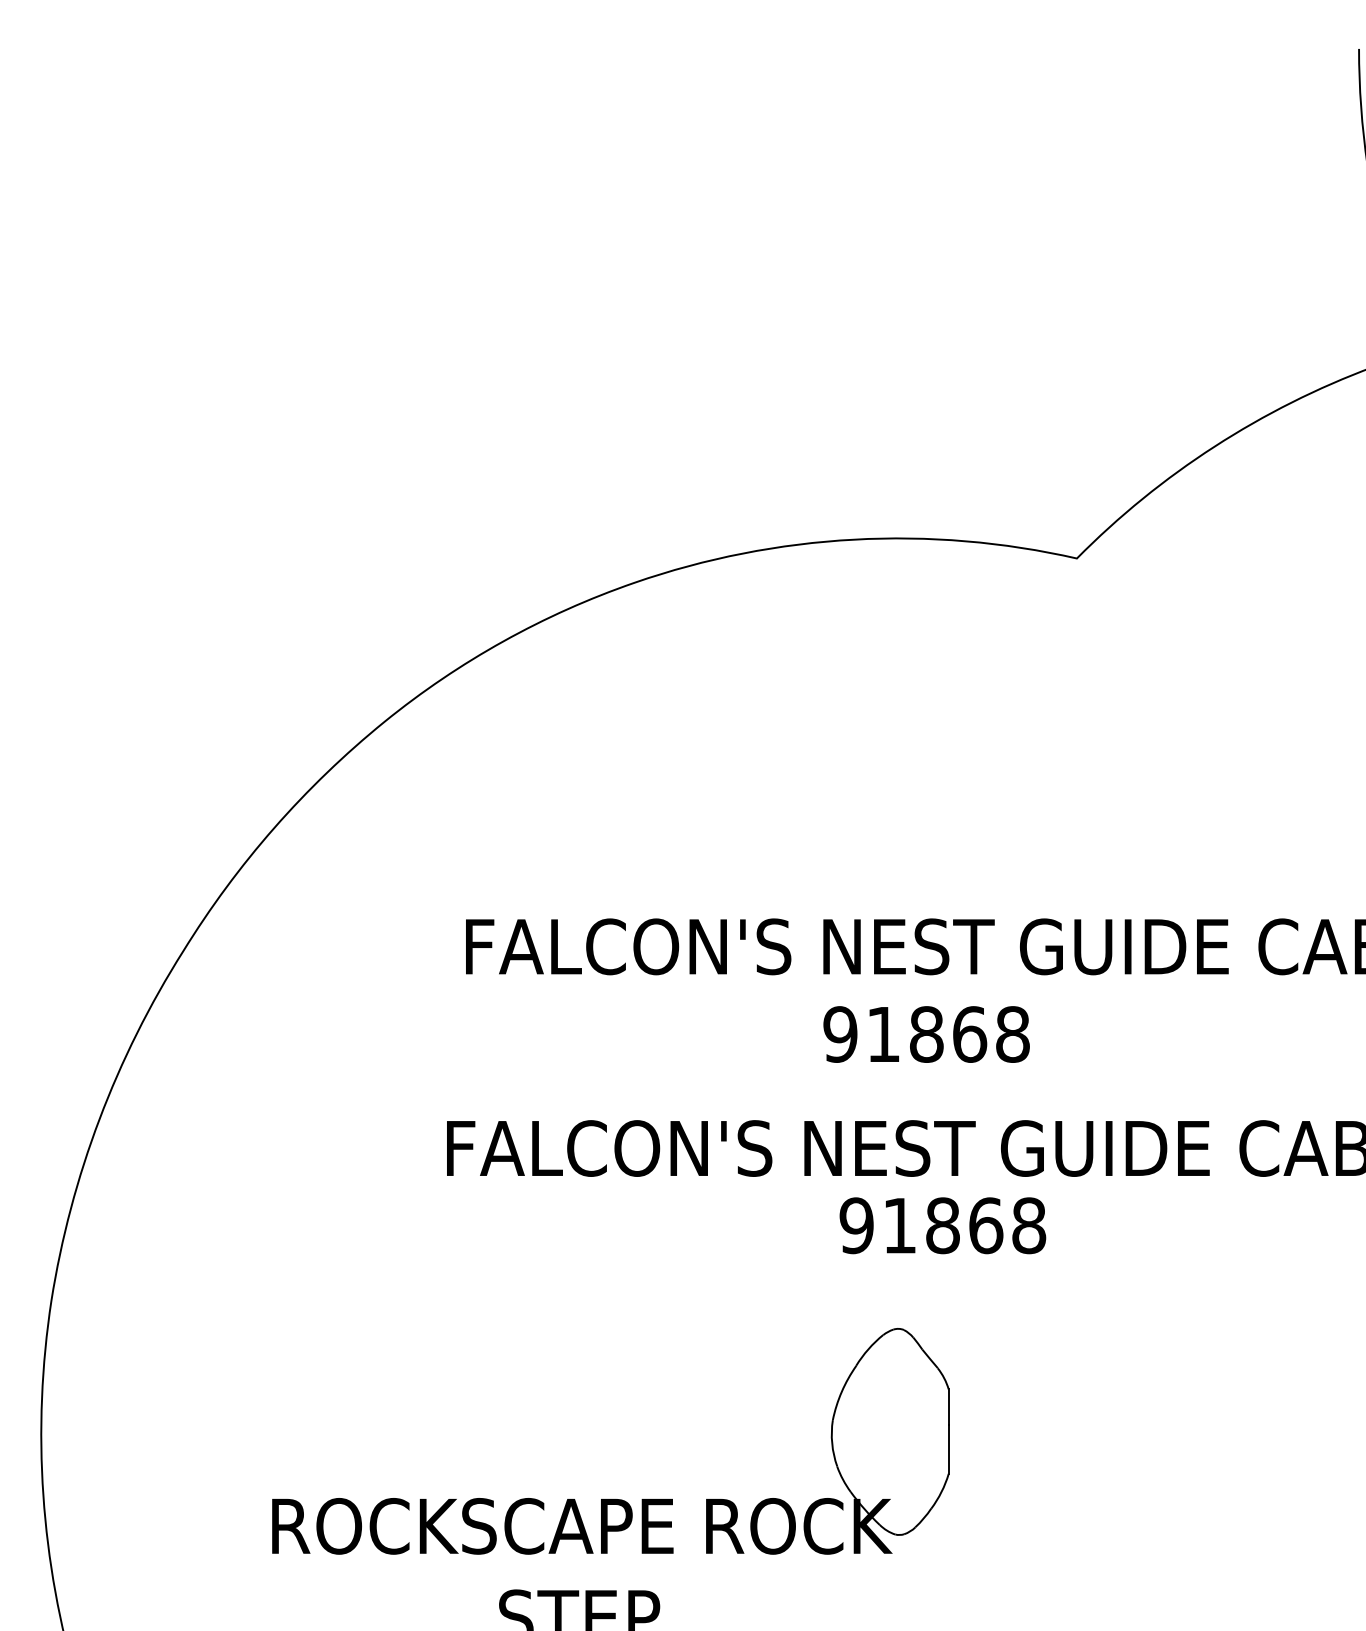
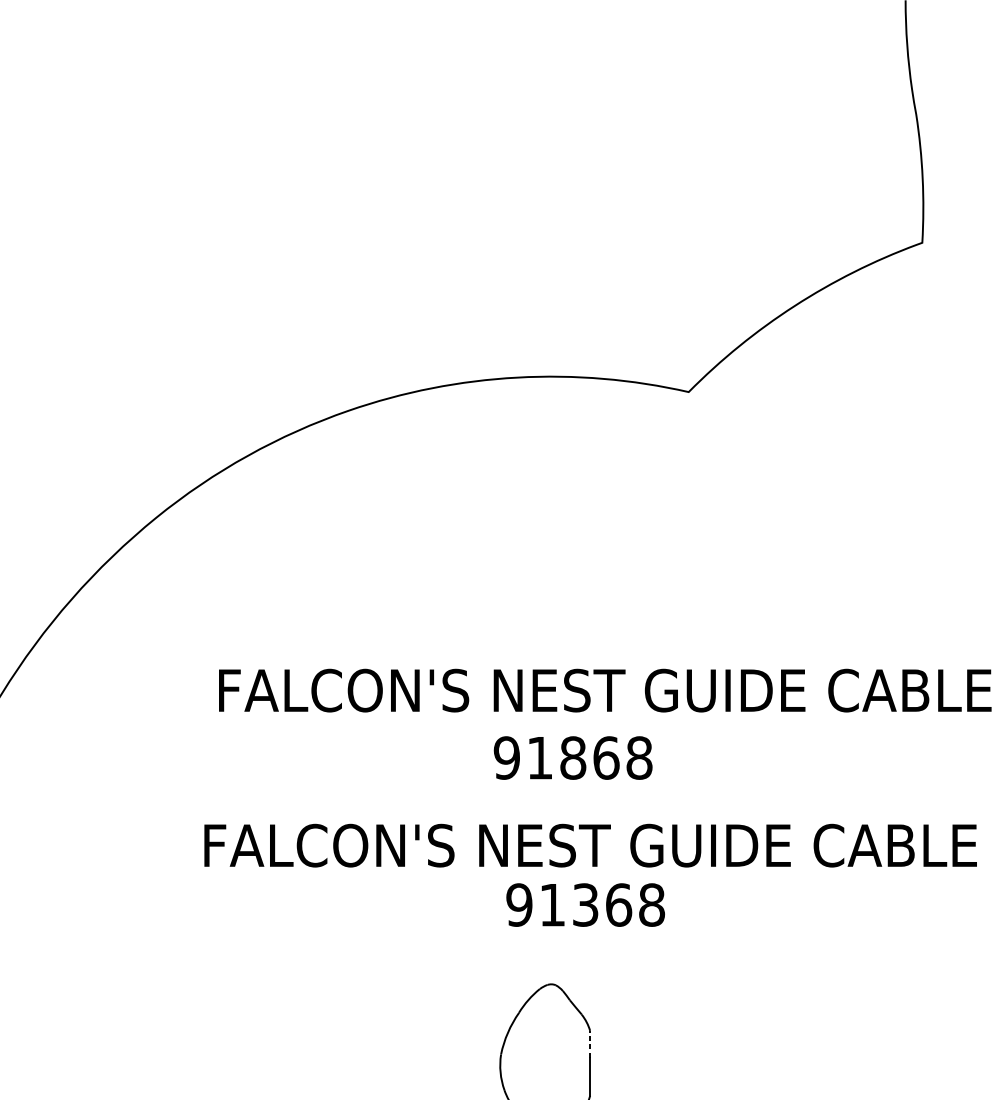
text: (942, 1225) -> (585, 904), 91868 -> 91368
line: (948, 1406) -> (589, 1044), solid -> dashed

